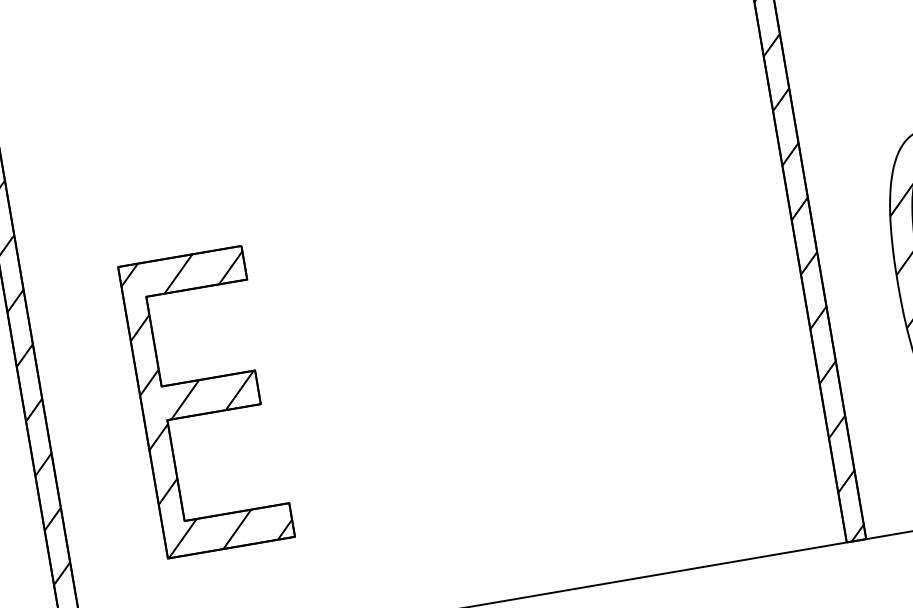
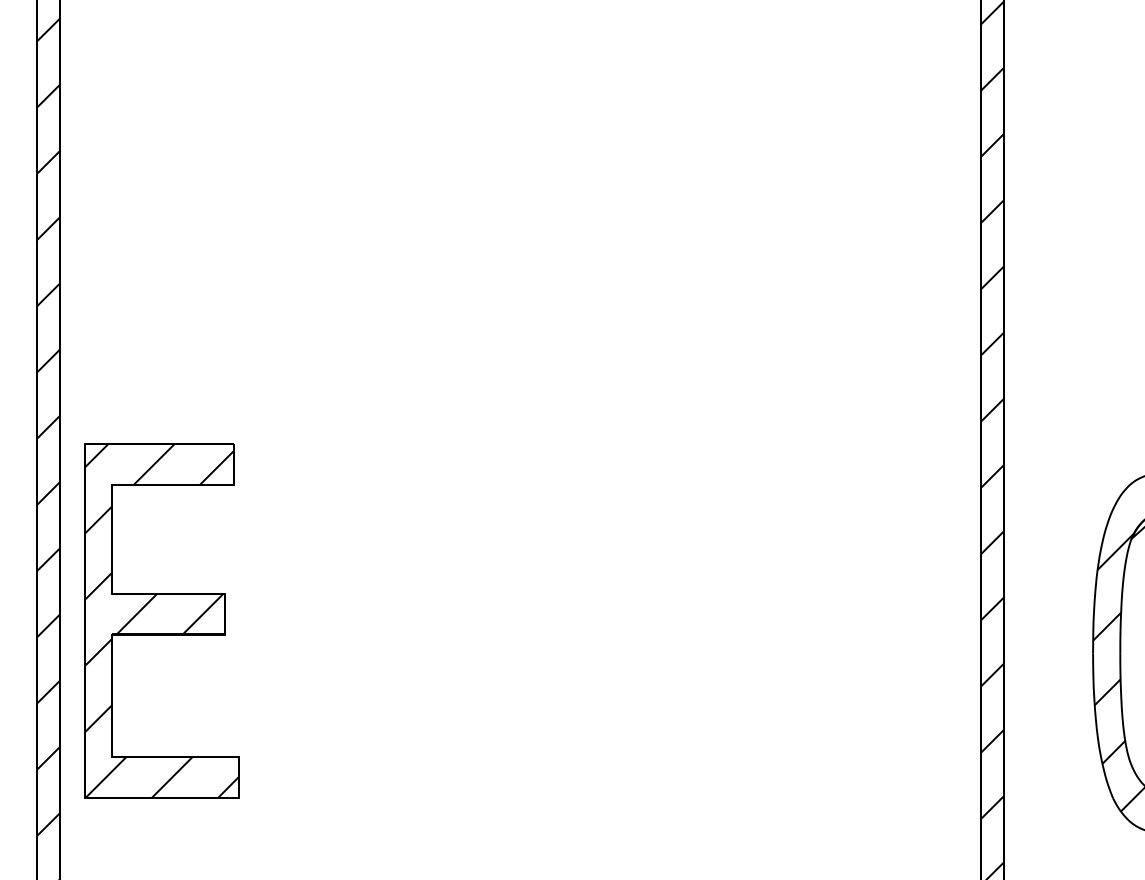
part: (206, 401) -> (161, 620), moved

